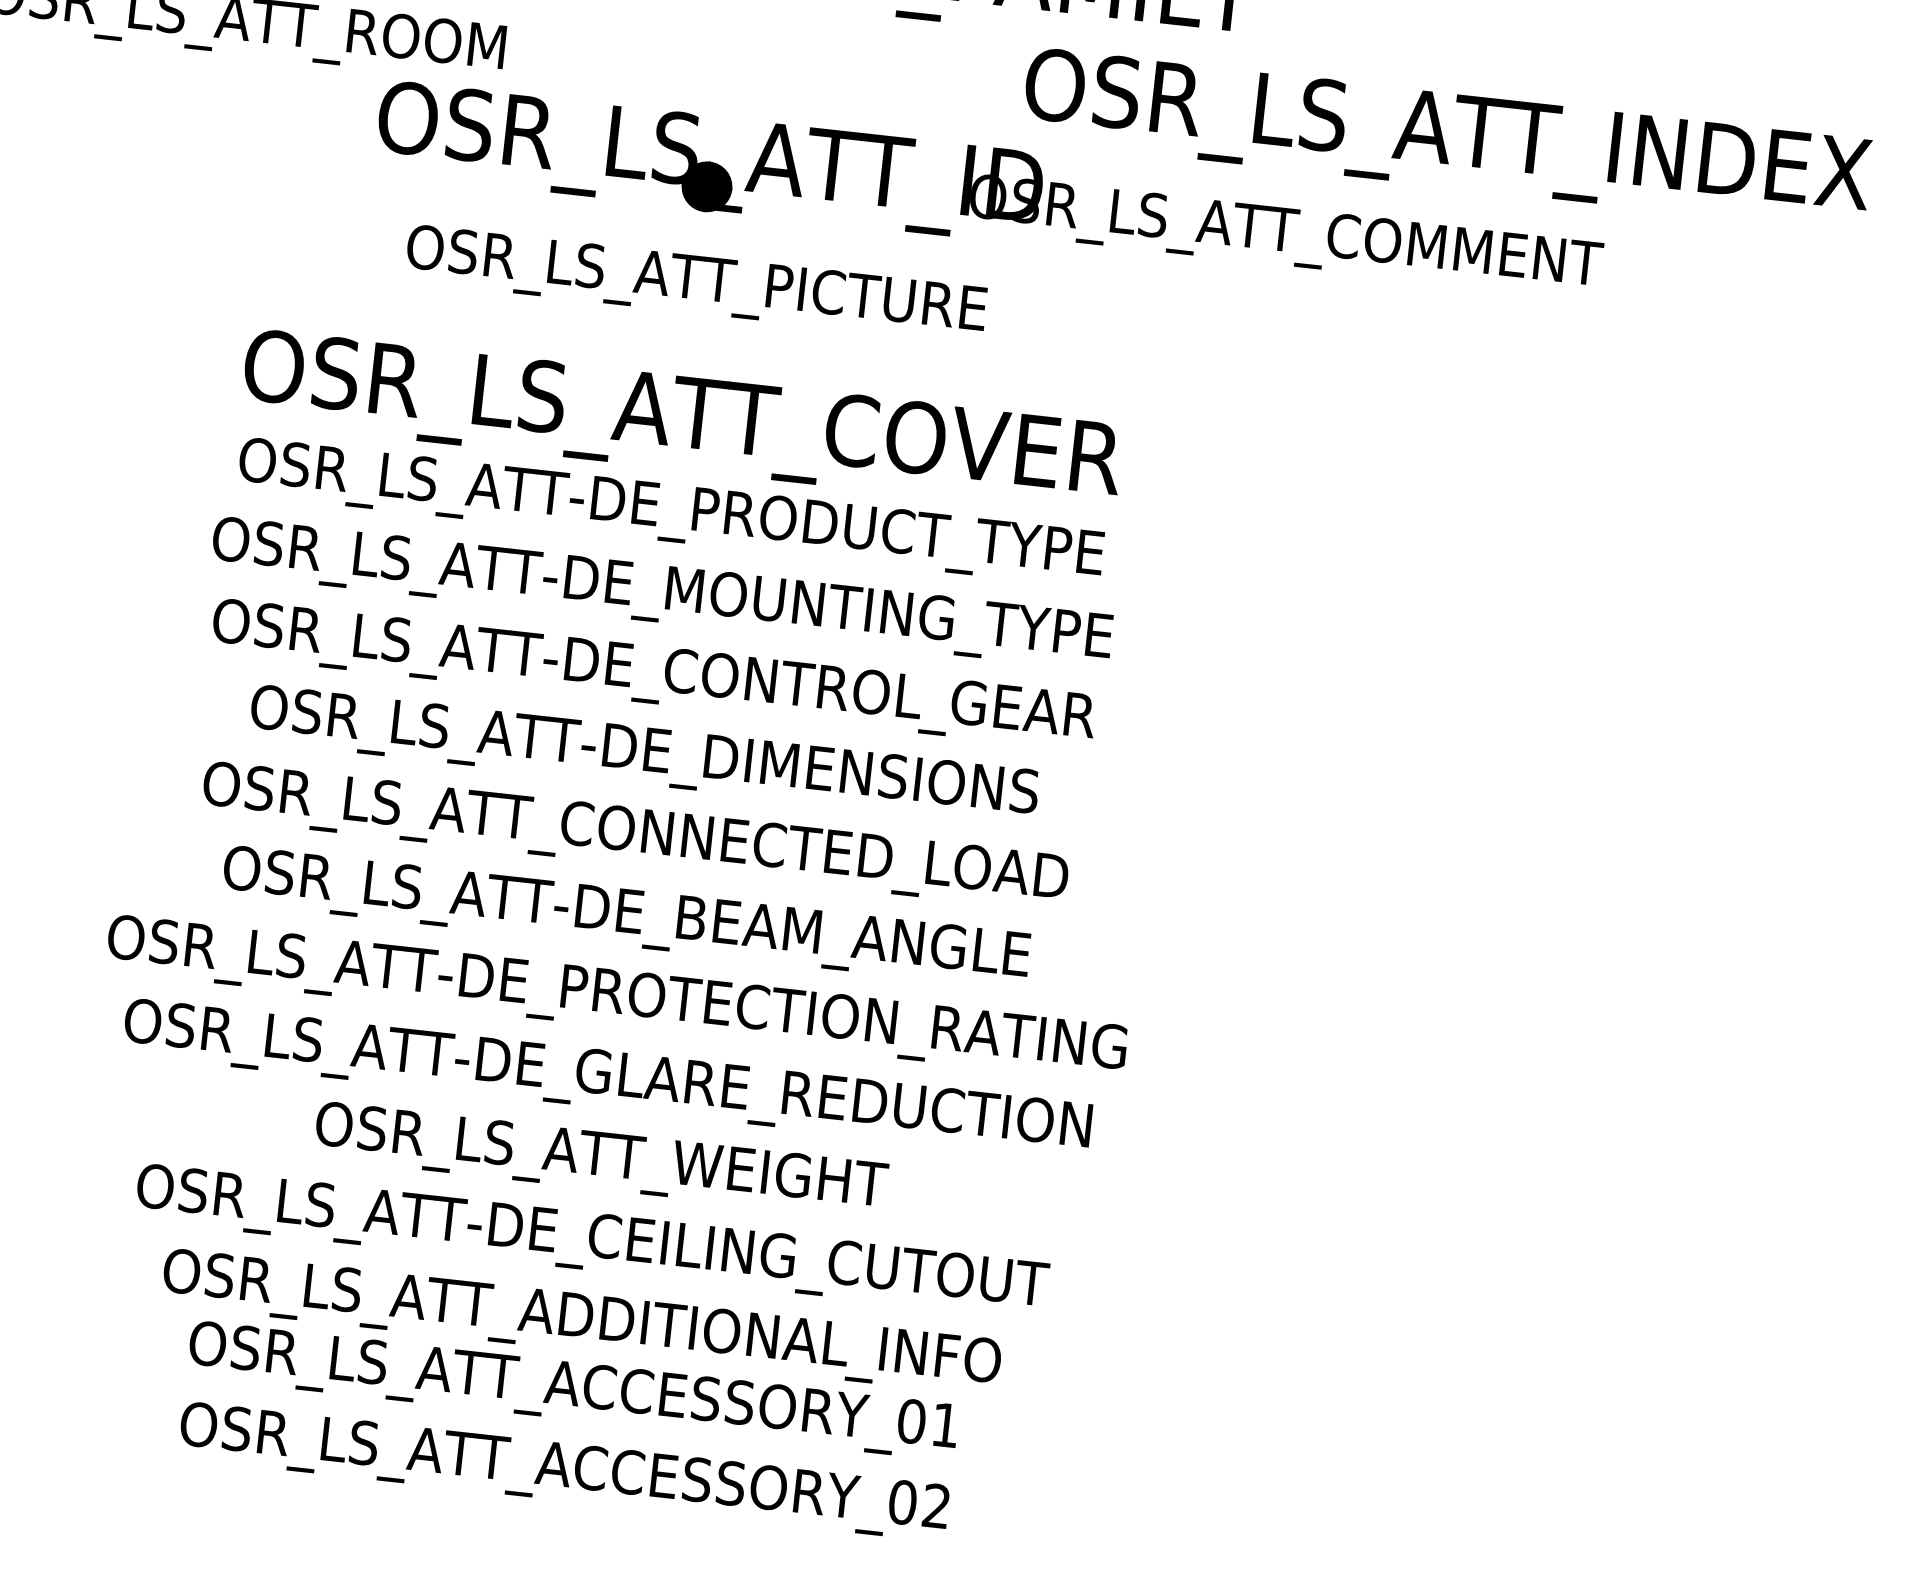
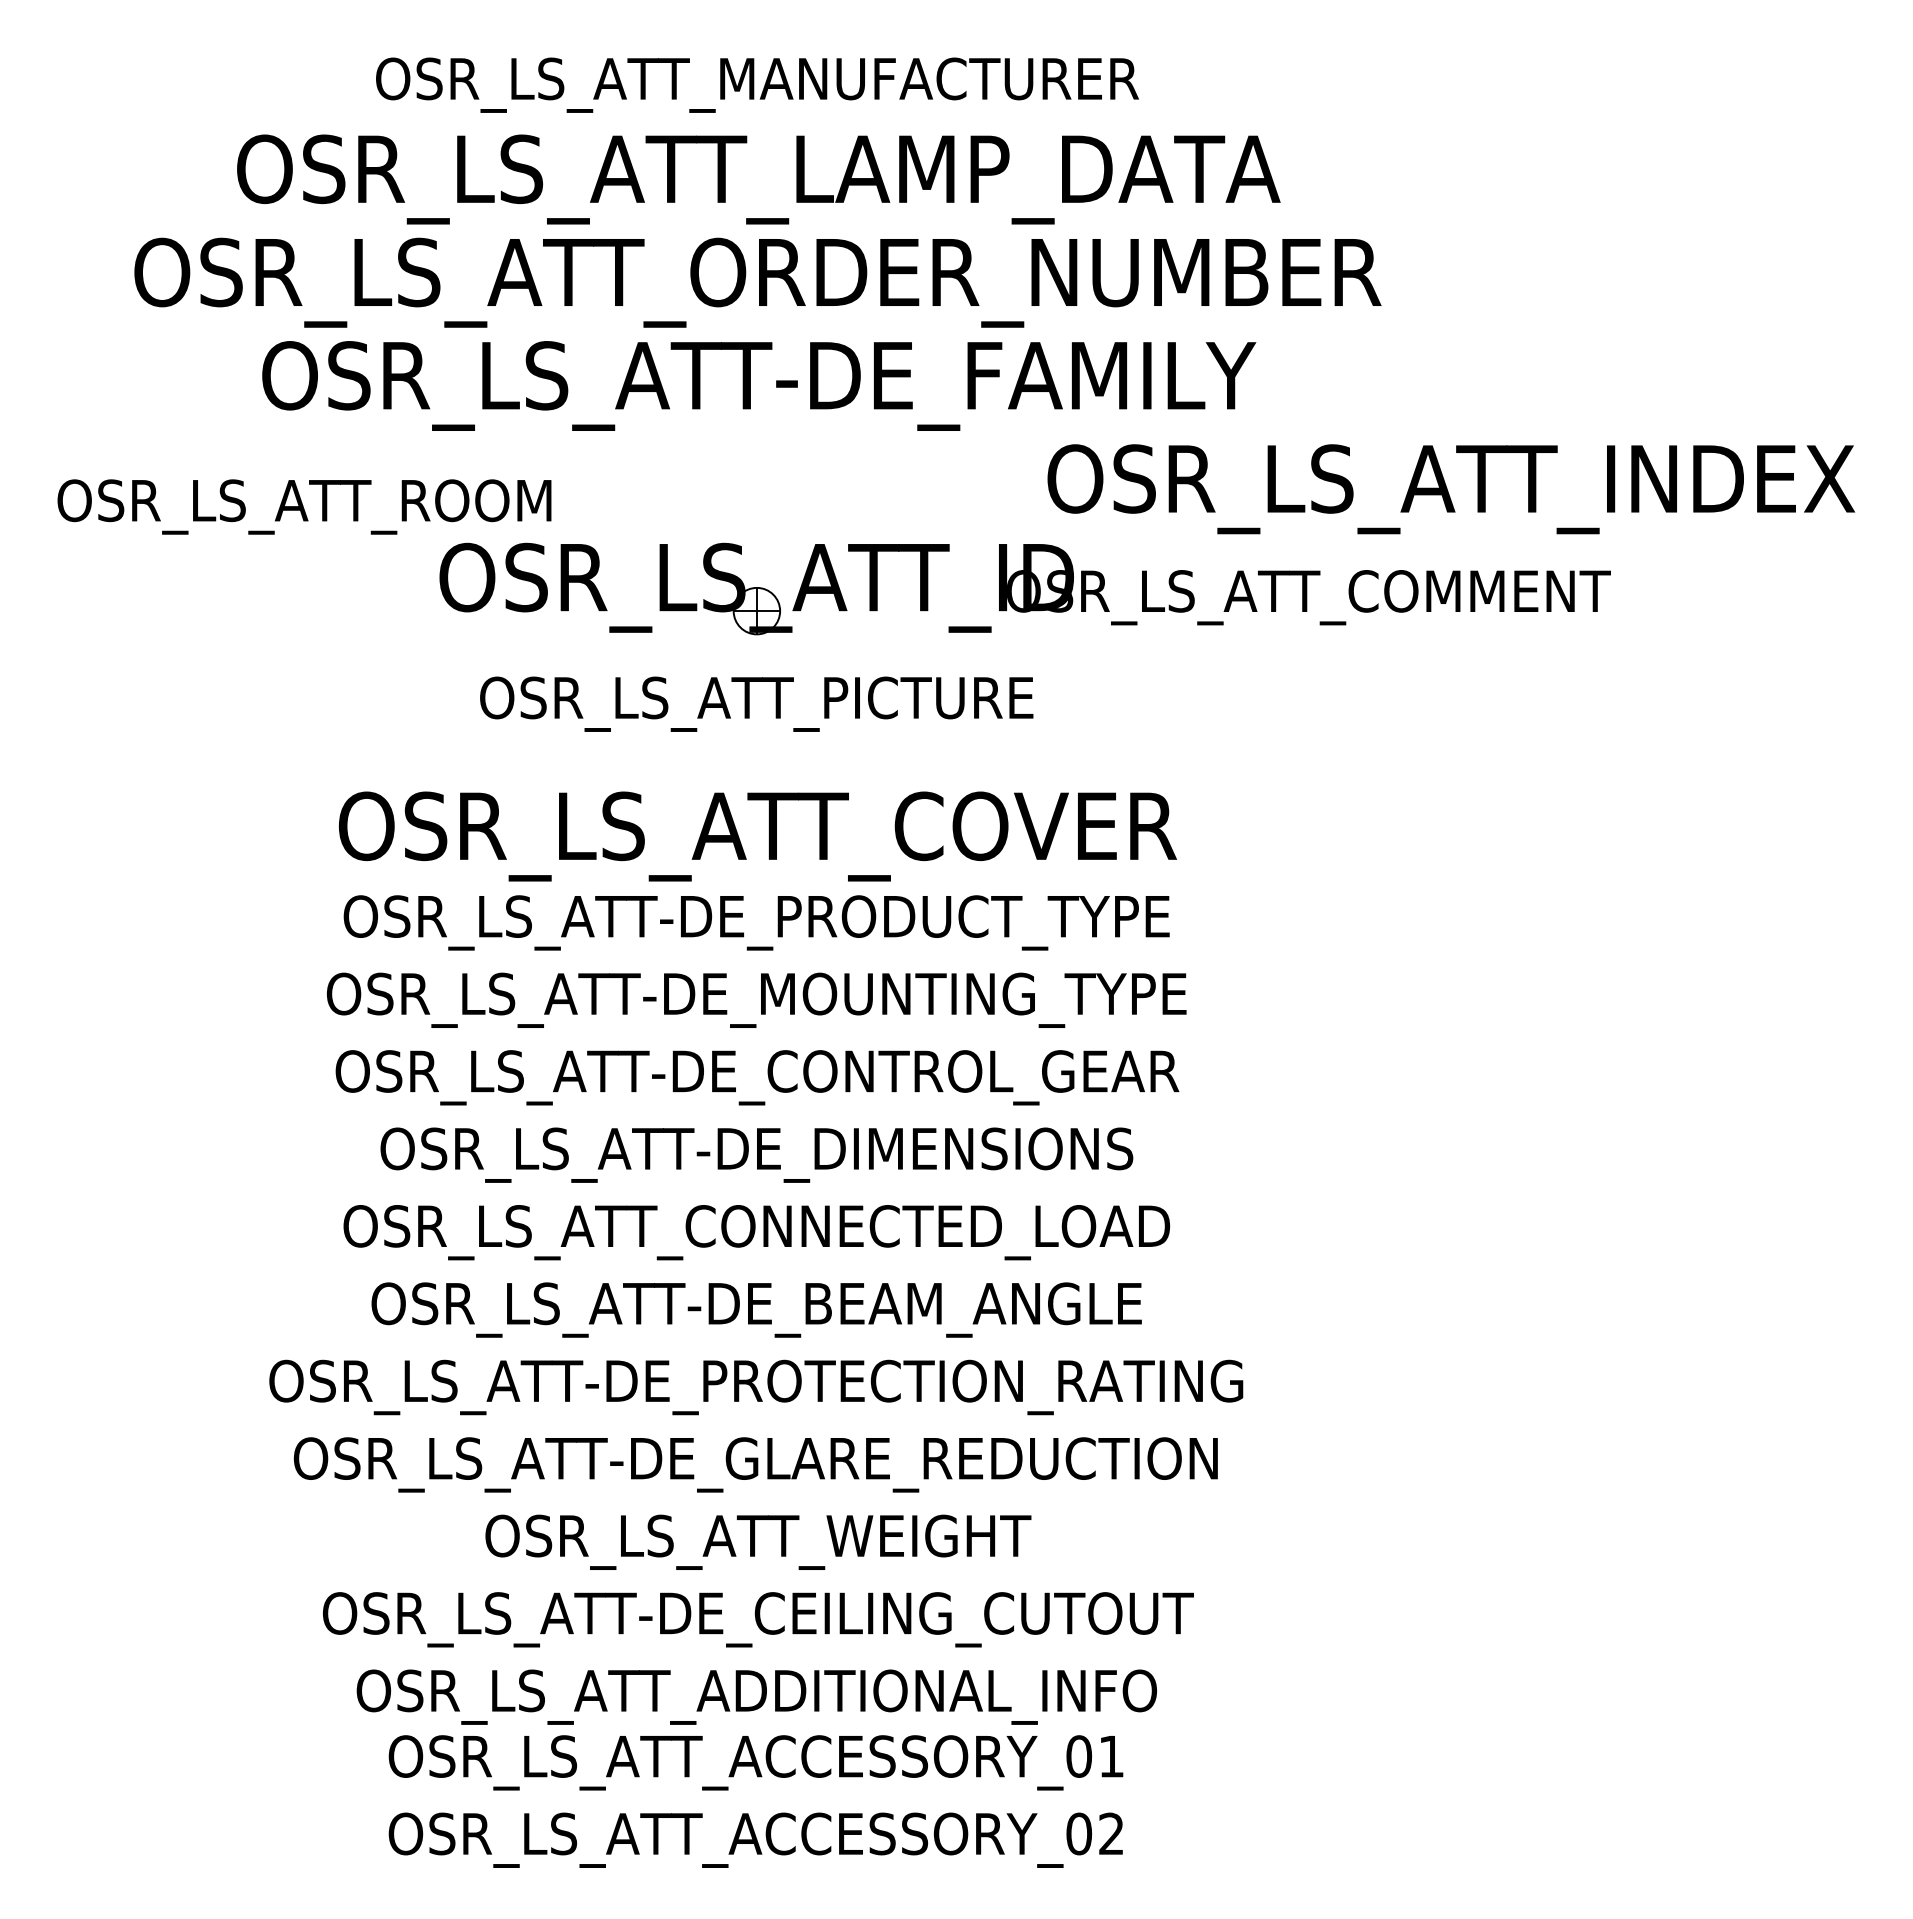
fill: (706, 186) -> (756, 610), removed

